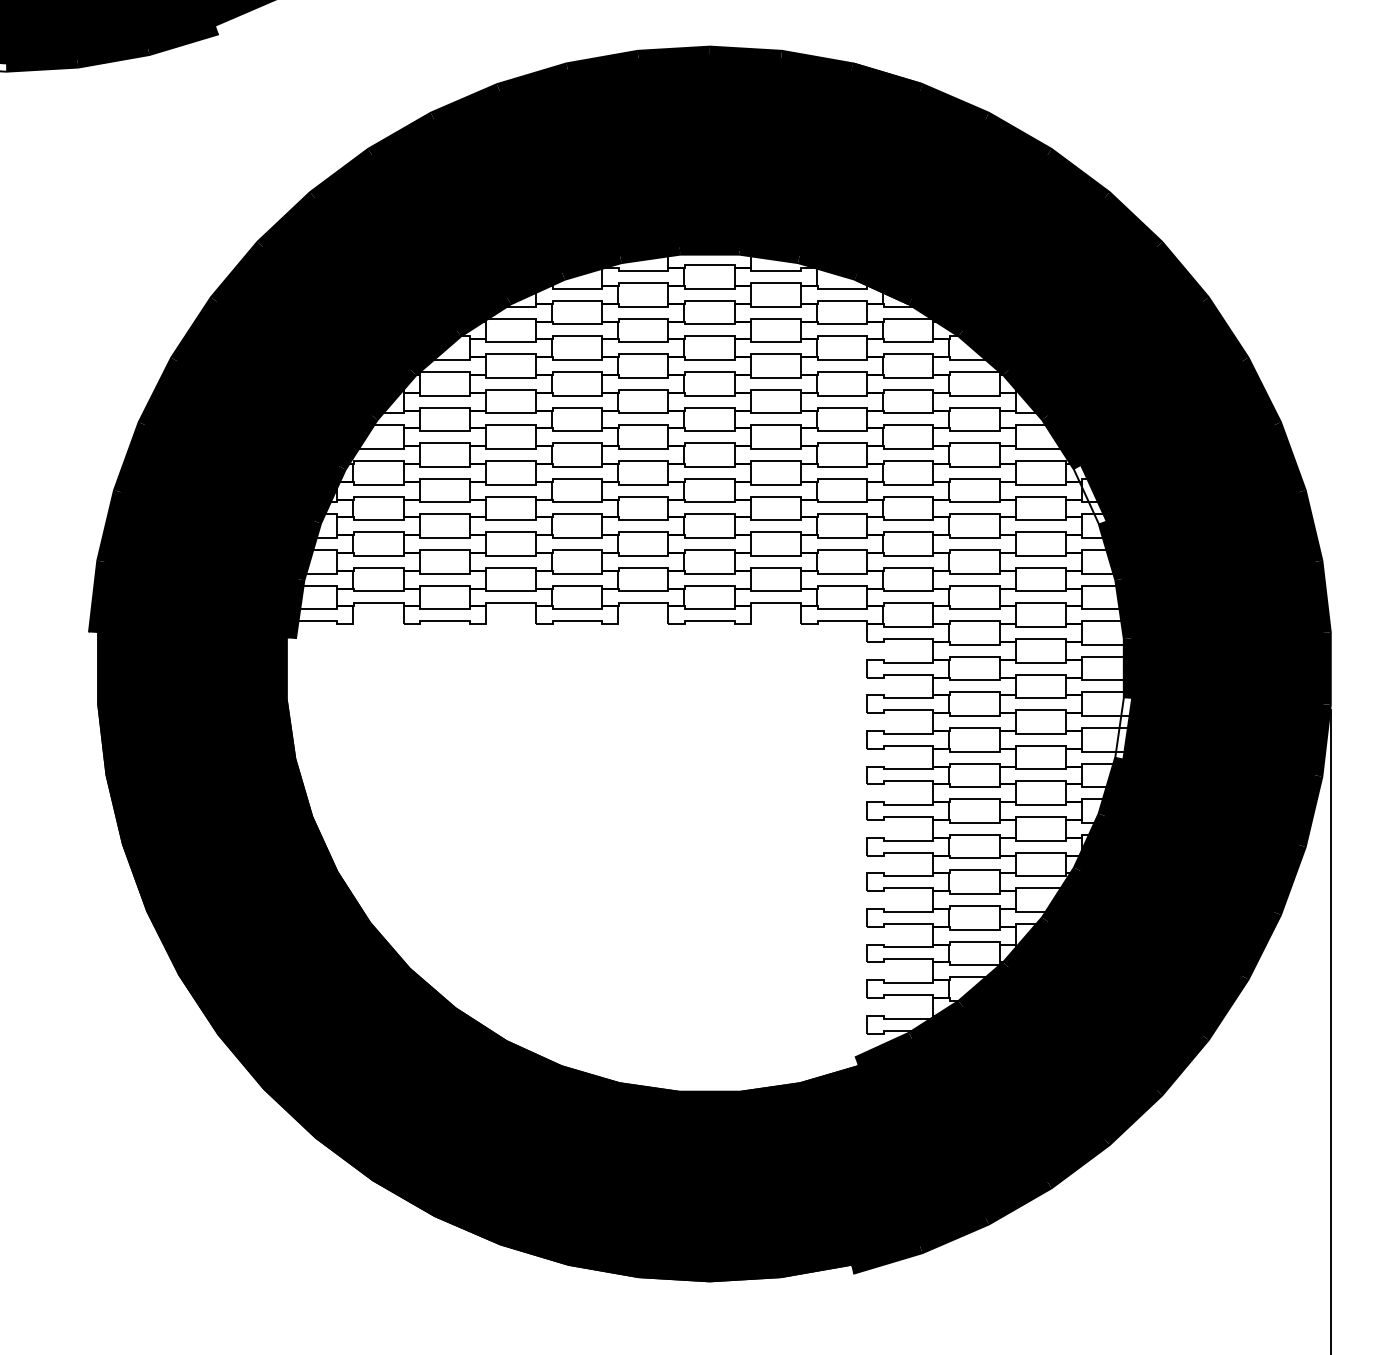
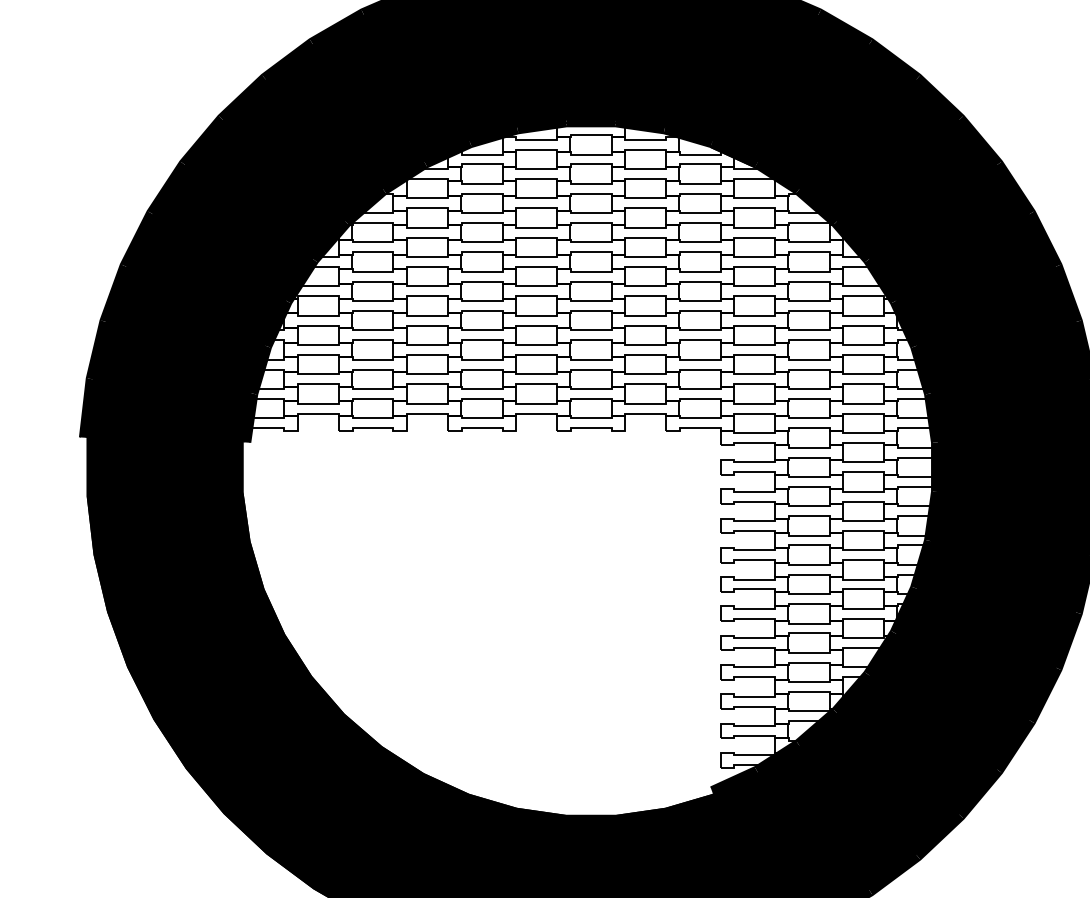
fill: (1090, 494) -> (904, 323), added
fill: (1123, 728) -> (931, 516), added

